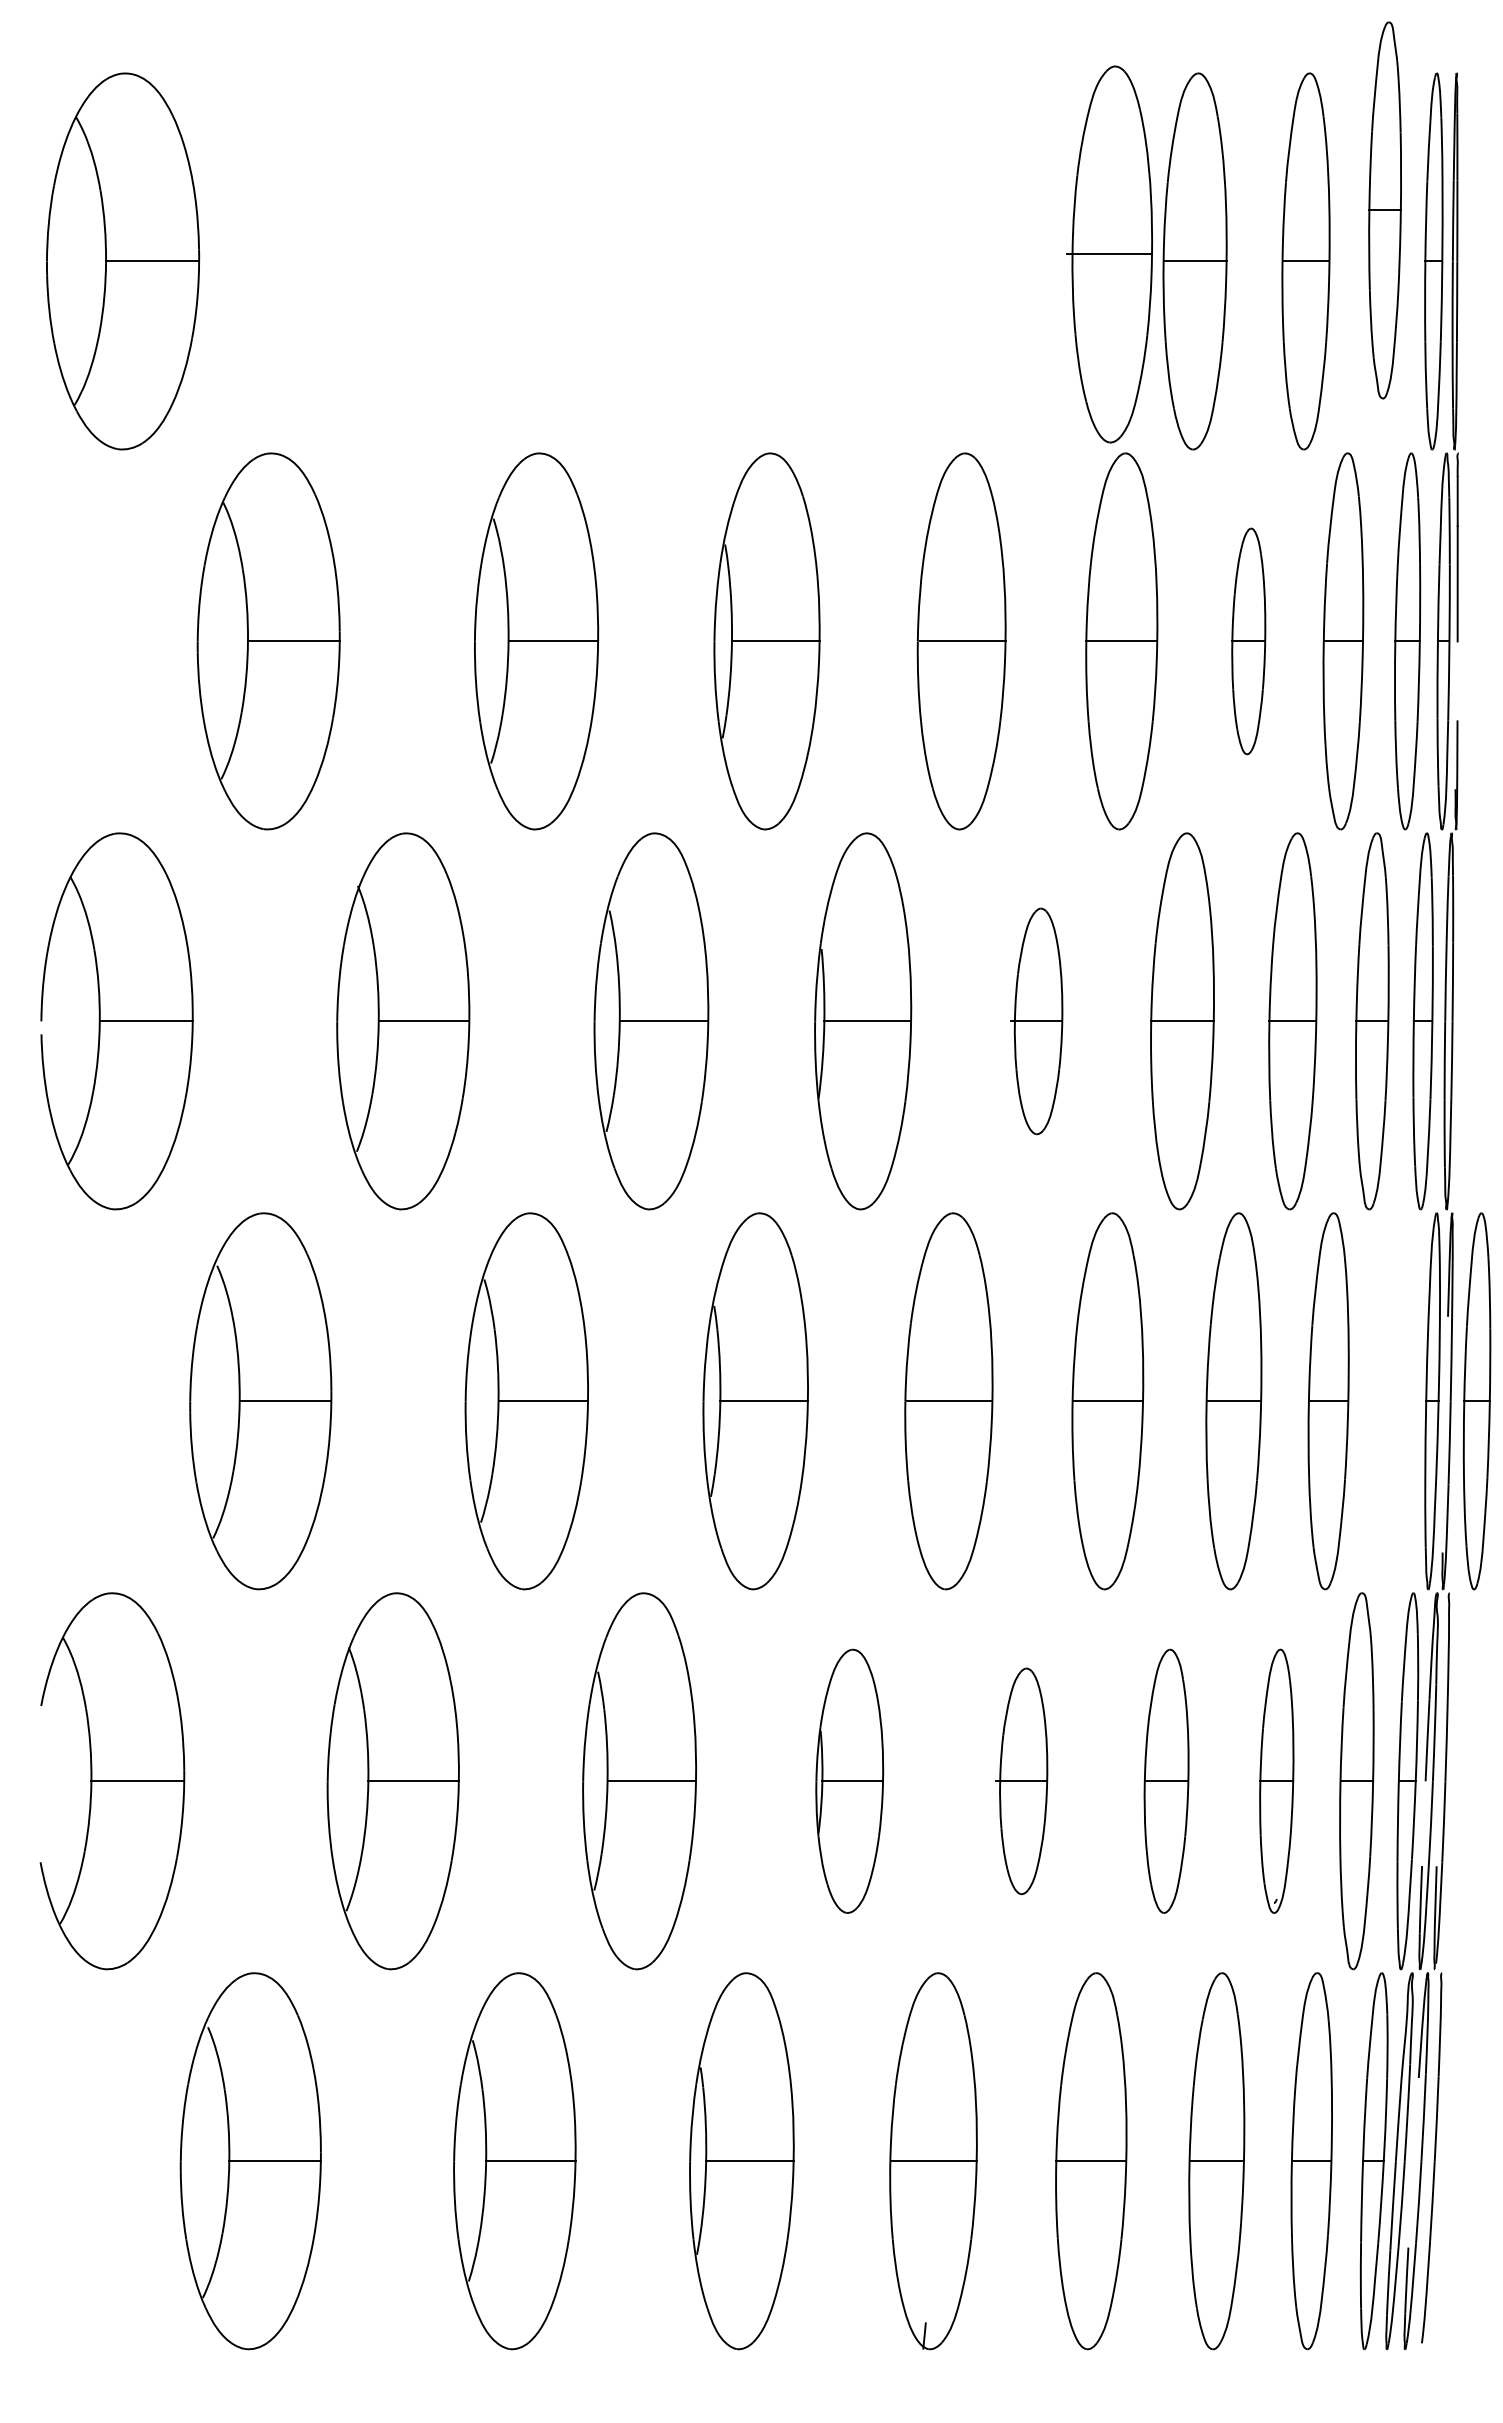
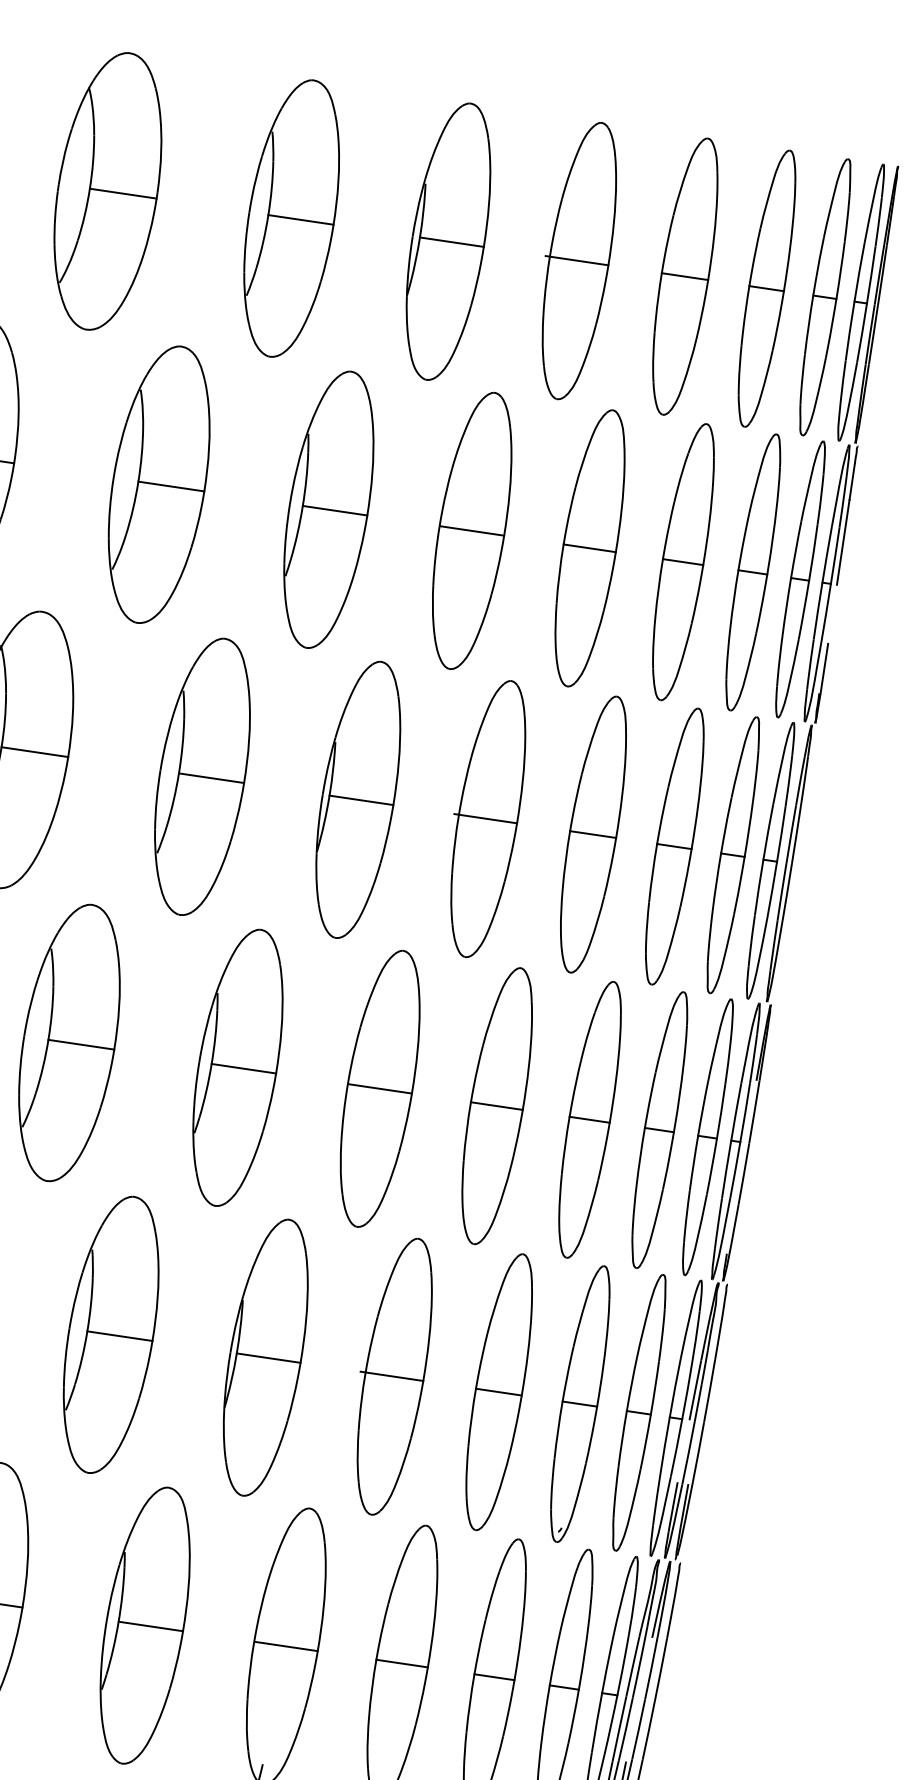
part: (1384, 210) -> (824, 297), moved
part: (1109, 254) -> (577, 260), moved
part: (410, 261) -> (107, 191), added
part: (660, 261) -> (291, 218), added
part: (873, 261) -> (448, 241), added
part: (1248, 641) -> (683, 562), size x1.67
part: (1036, 1021) -> (485, 818), size x1.67
part: (1476, 1401) -> (707, 1137), moved
part: (849, 1781) -> (265, 1357), size x1.43
part: (1021, 1781) -> (392, 1376), size x1.67
part: (1166, 1781) -> (498, 1392), size x1.43
part: (1276, 1781) -> (579, 1404), size x1.43

